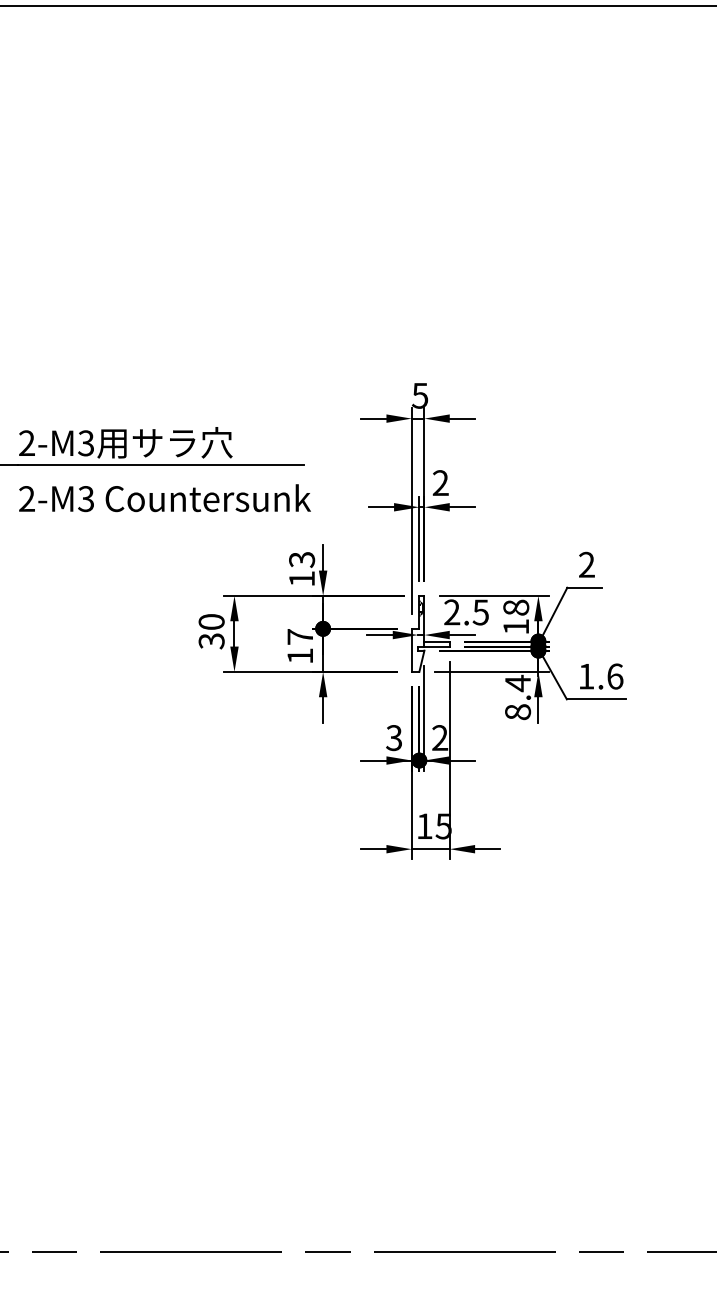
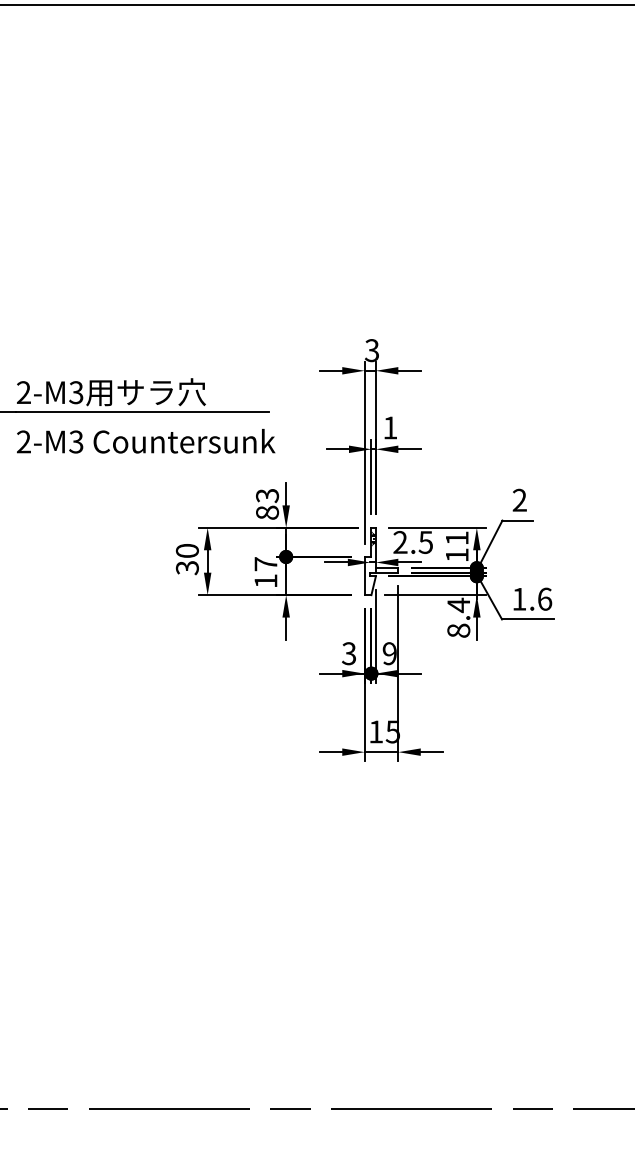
text: (420, 395) -> (372, 350), 5 -> 3
text: (440, 482) -> (390, 427), 2 -> 1
text: (302, 578) -> (267, 512), 13 -> 83
text: (516, 607) -> (457, 538), 18 -> 11
text: (440, 738) -> (390, 654), 2 -> 9

